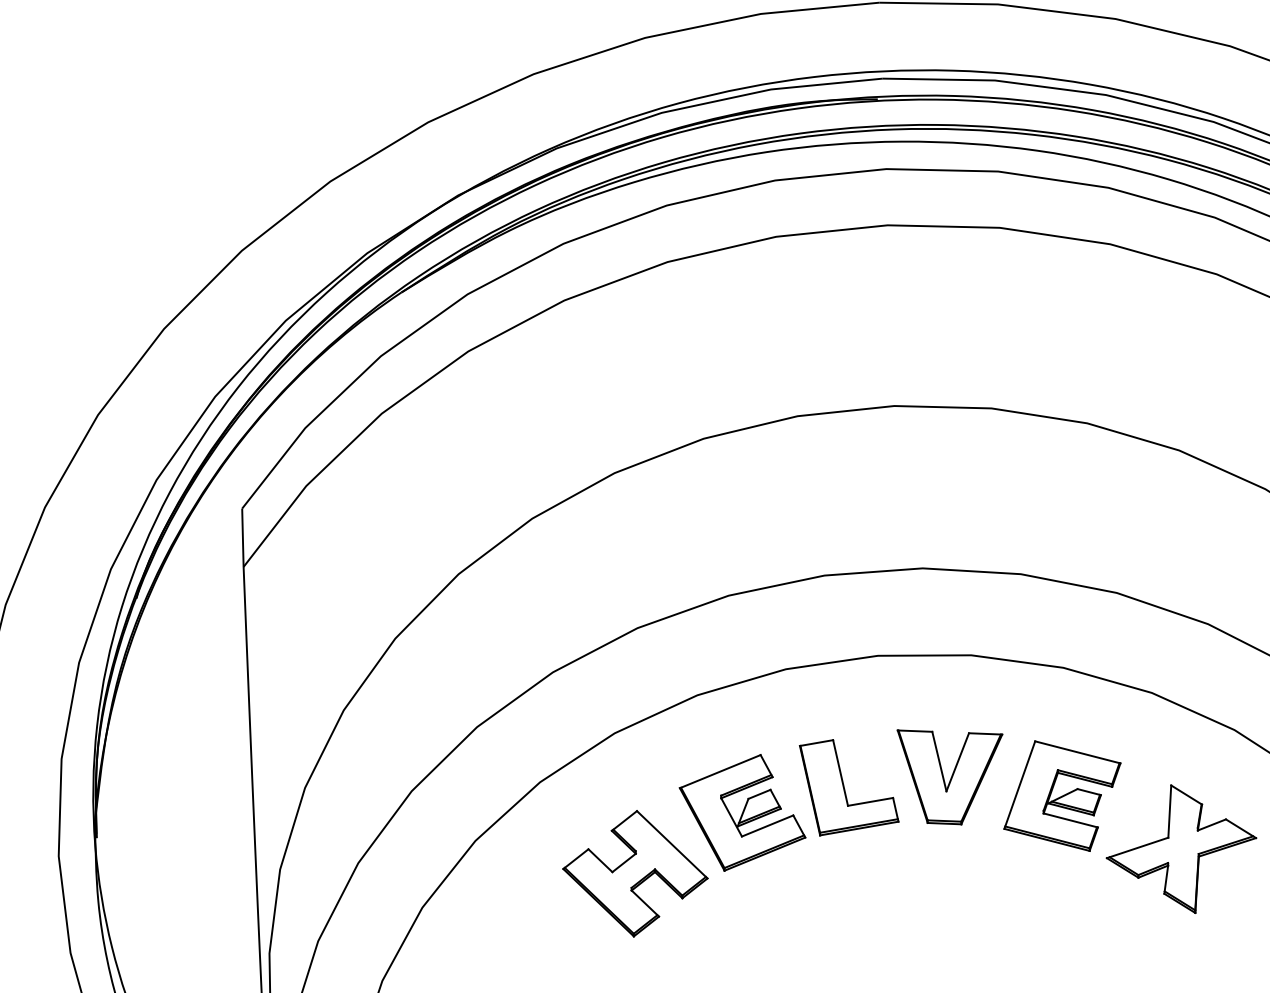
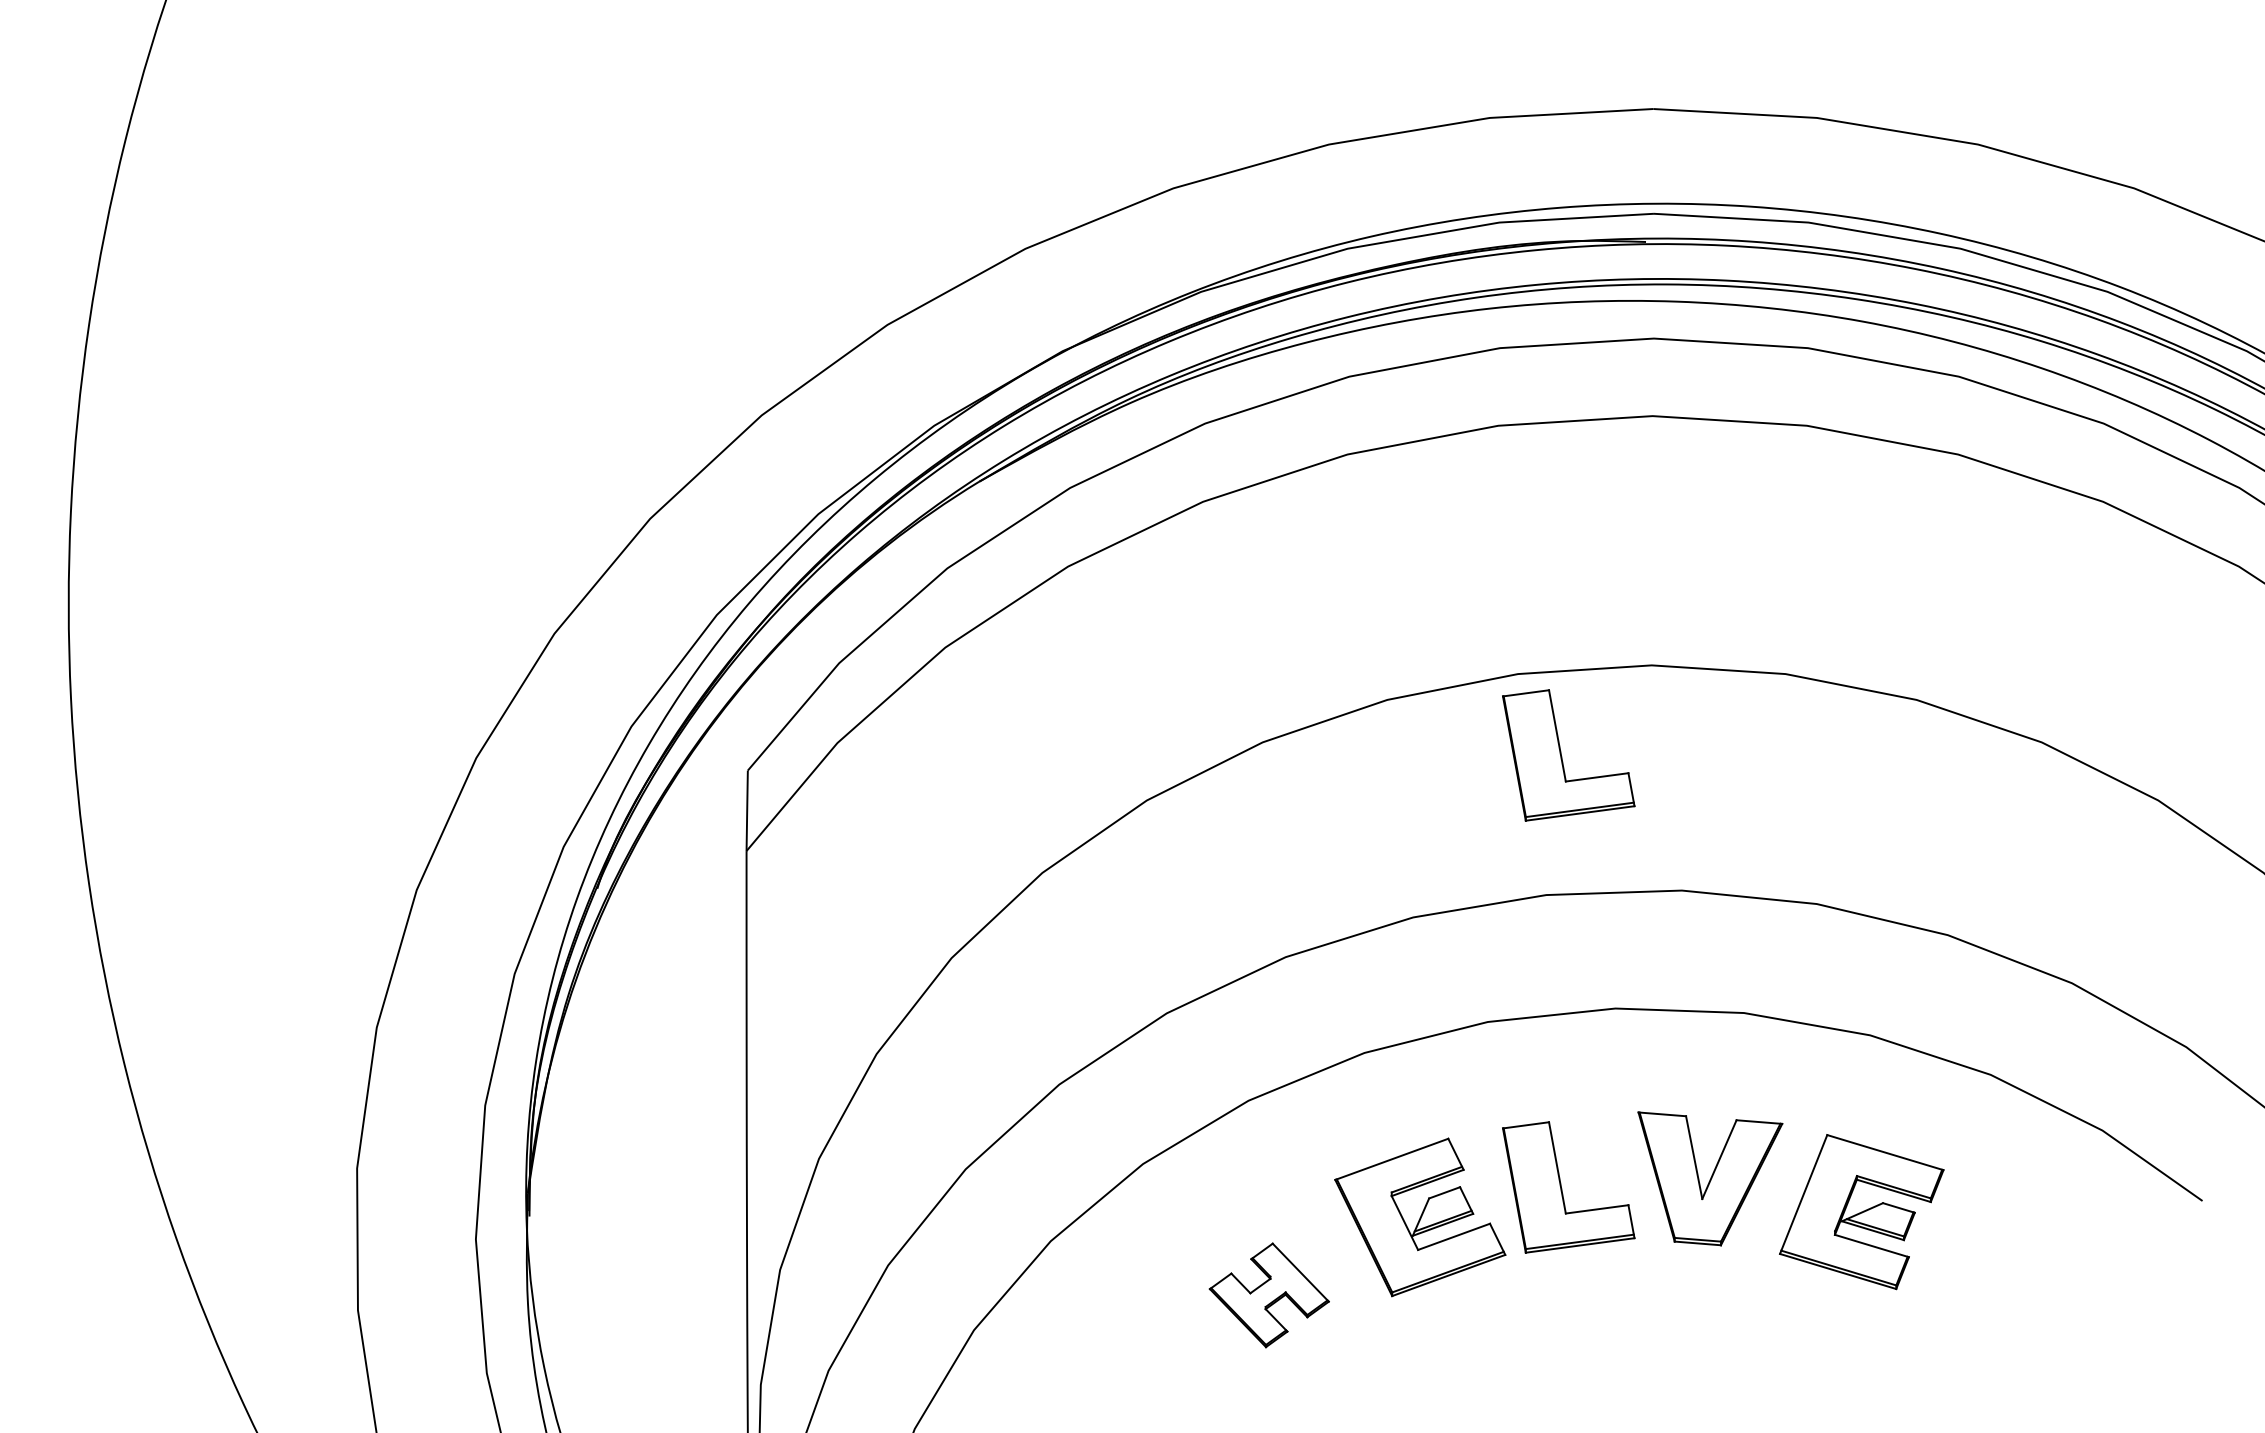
part: (832, 474) -> (1562, 756), added
part: (1181, 849) -> (2022, 1291), removed
part: (635, 873) -> (1269, 1295), size x0.6

